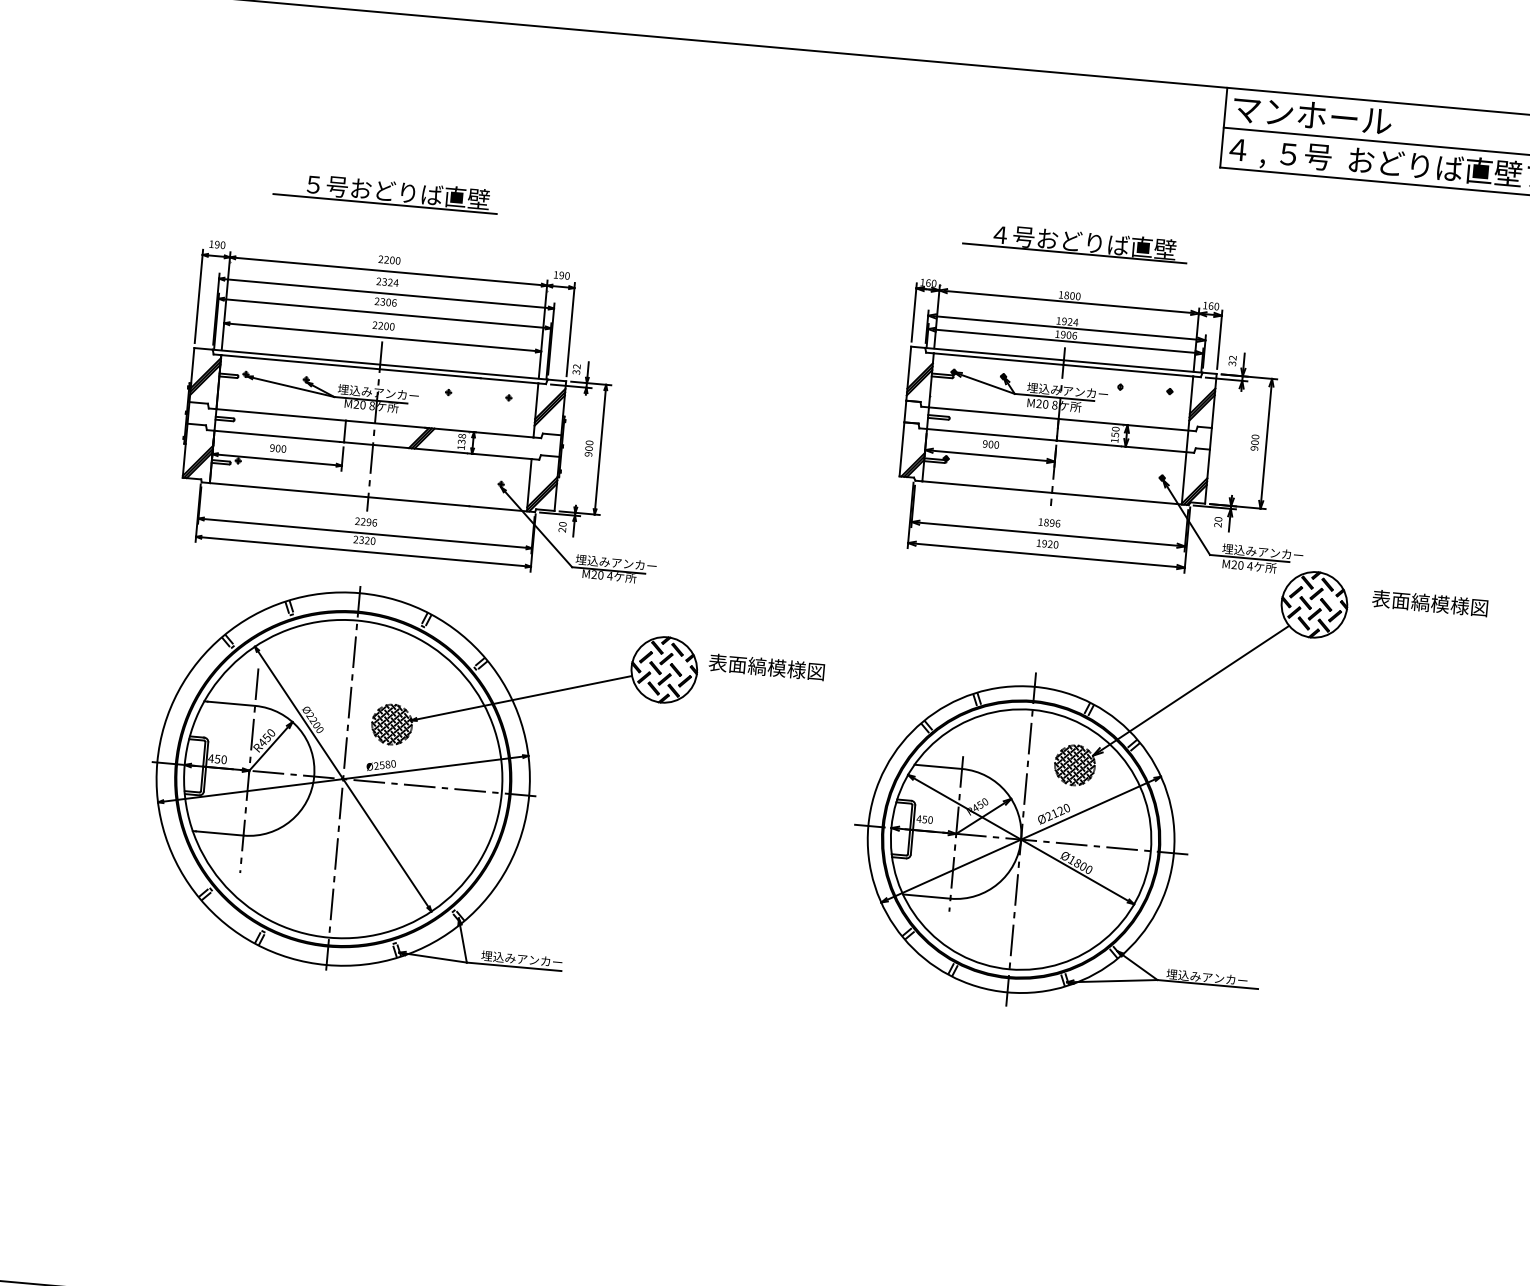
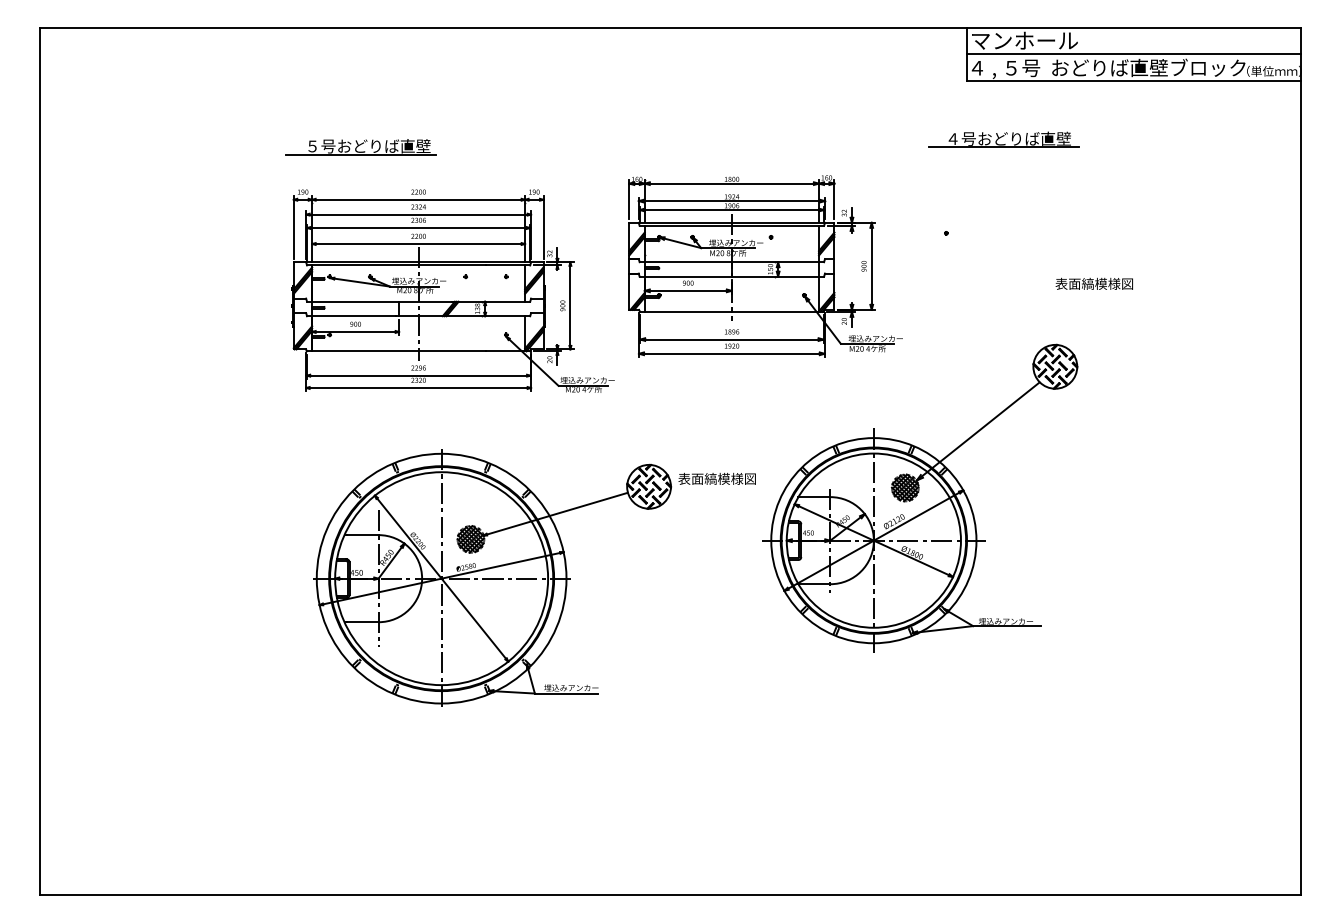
part: (384, 192) -> (360, 147), moved
part: (1075, 242) -> (1003, 139), moved
part: (1108, 429) -> (765, 266), moved
text: (1428, 602) -> (1093, 283), moved
part: (481, 789) -> (534, 577), moved

